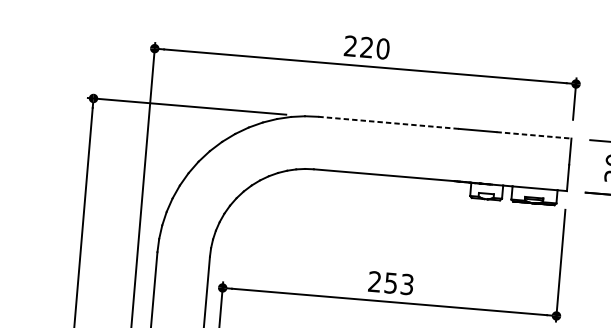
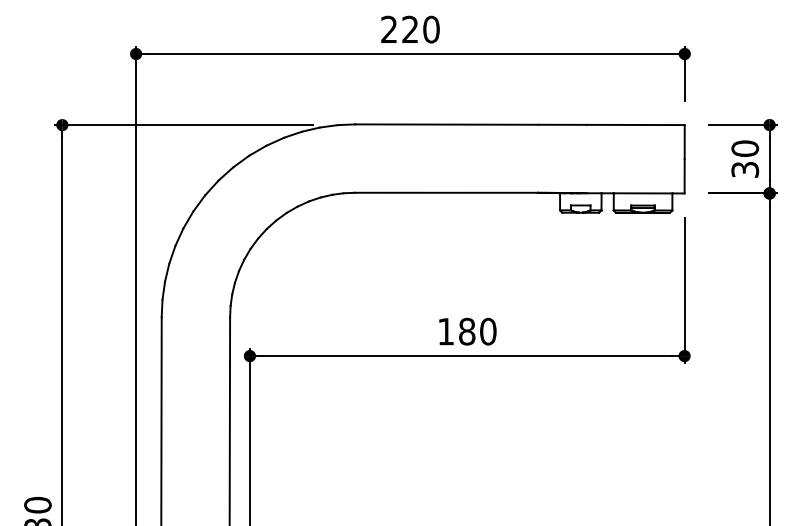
line: (388, 122) -> (446, 124), dashed -> solid
line: (533, 134) -> (635, 124), dashed -> solid
text: (391, 283) -> (467, 331), 253 -> 180

